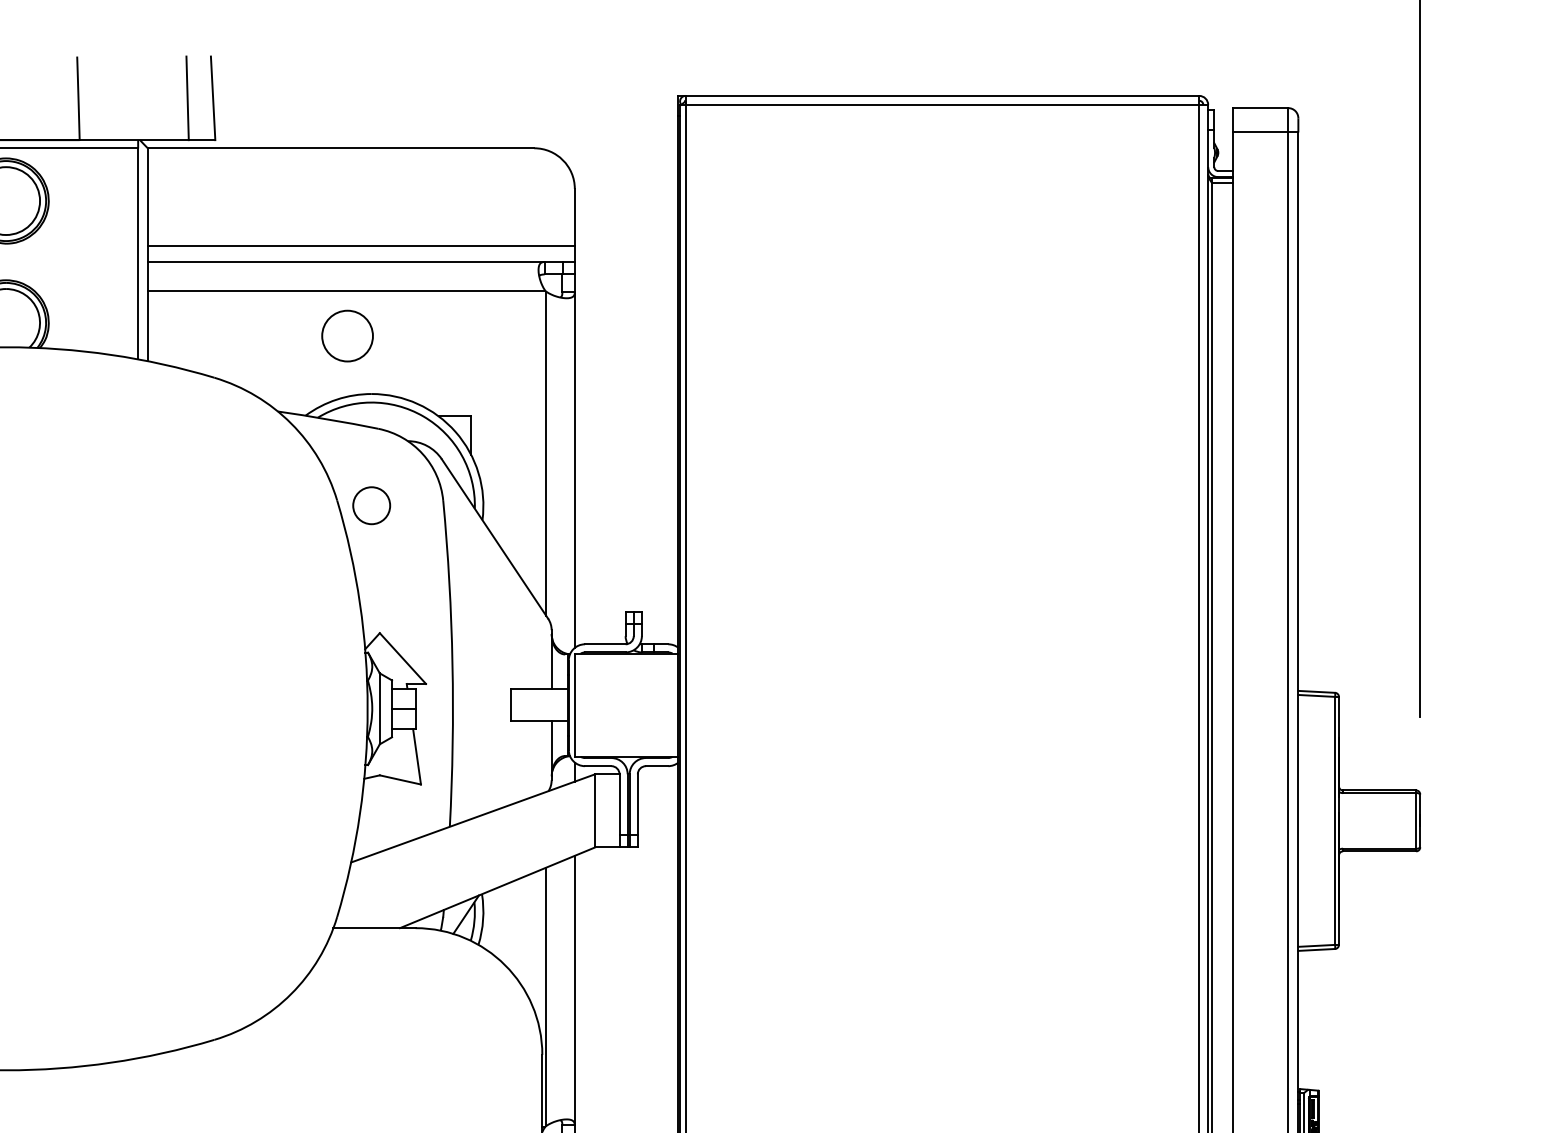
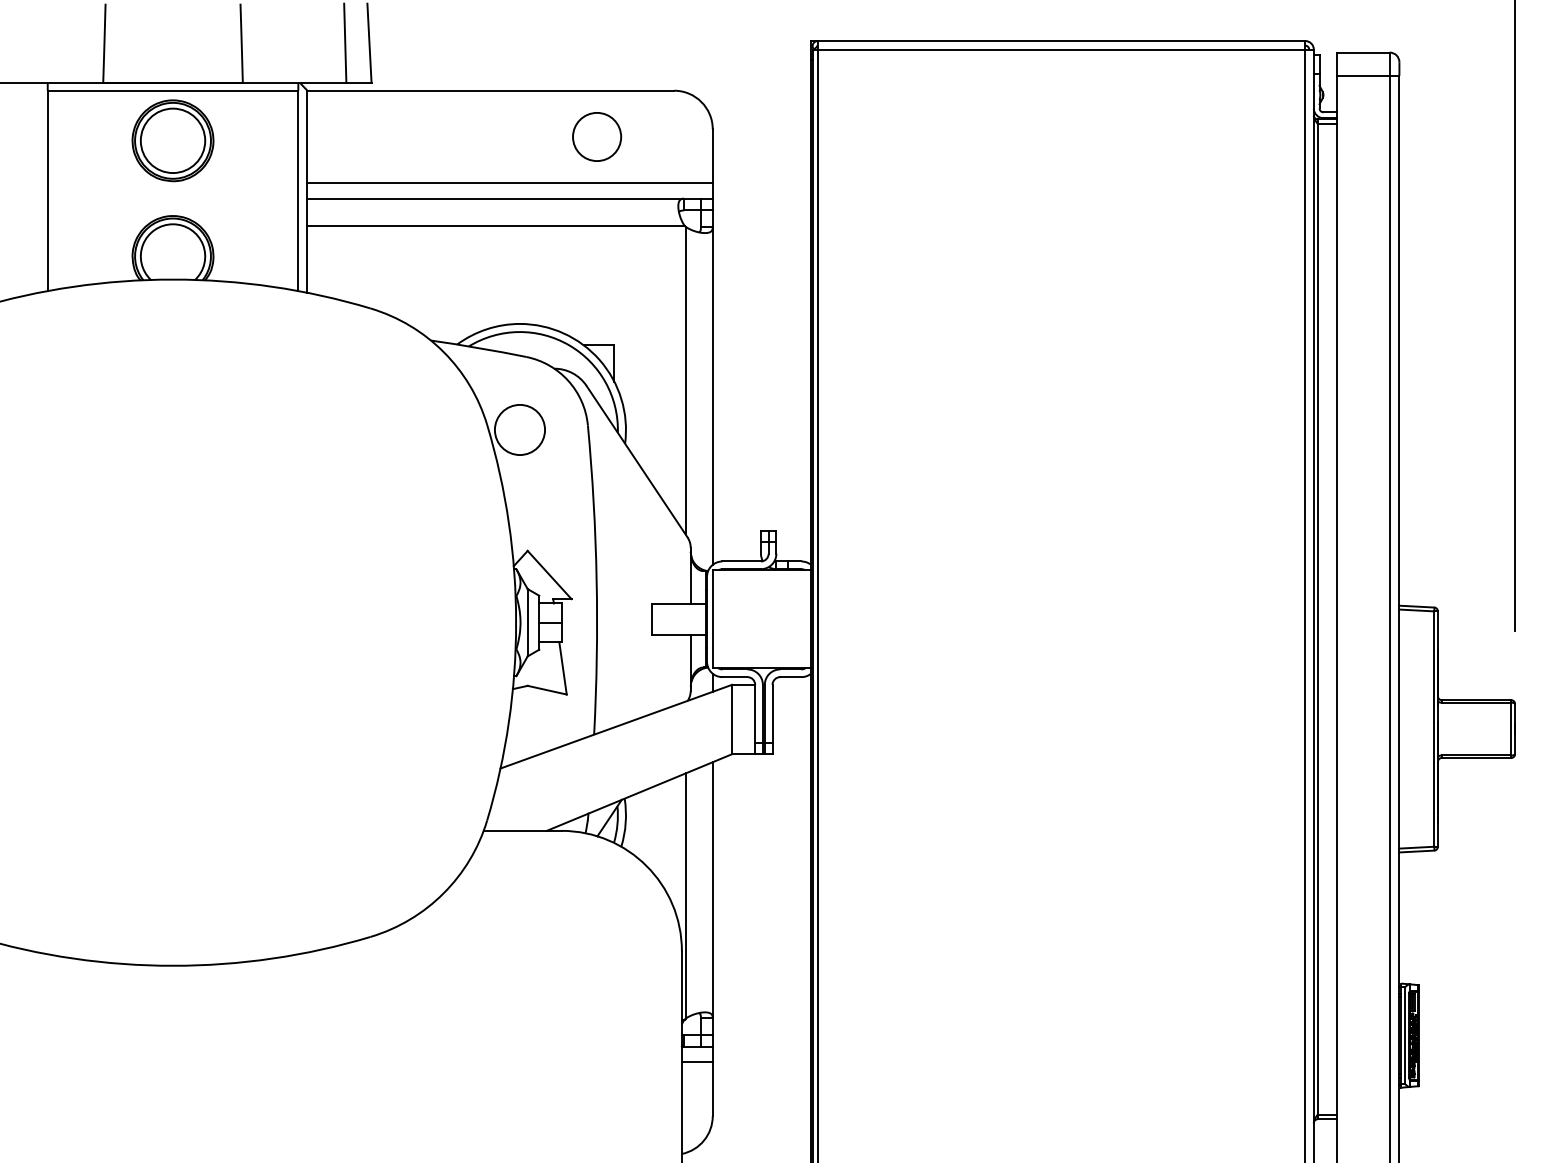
circle: (348, 335) -> (597, 136), moved
circle: (371, 505) -> (519, 429), size x1.43

